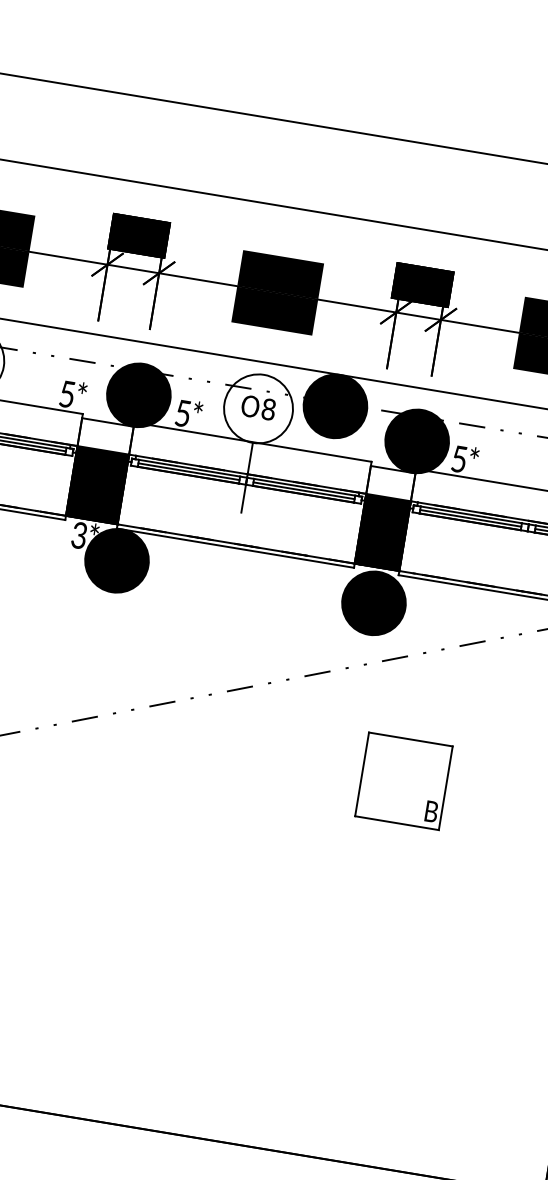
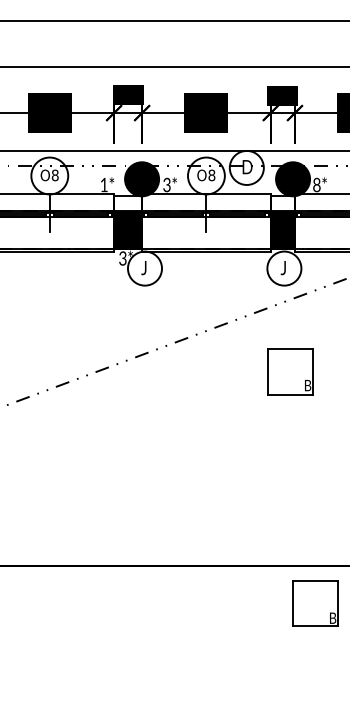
text: (65, 394) -> (103, 185), 5 -> 1
fill: (334, 405) -> (246, 167), removed
text: (182, 412) -> (166, 184), 5 -> 3
text: (458, 458) -> (316, 184), 5 -> 8
fill: (116, 560) -> (144, 268), removed
fill: (374, 603) -> (284, 268), removed
part: (403, 780) -> (290, 371), moved

